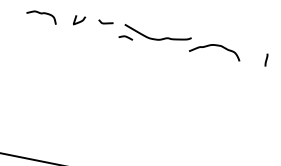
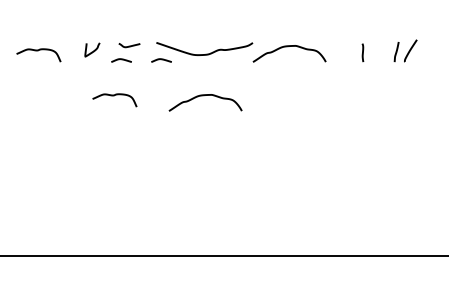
curve: (98, 32) -> (121, 60), added
curve: (88, 55) -> (114, 96), added
curve: (150, 68) -> (204, 96), added

